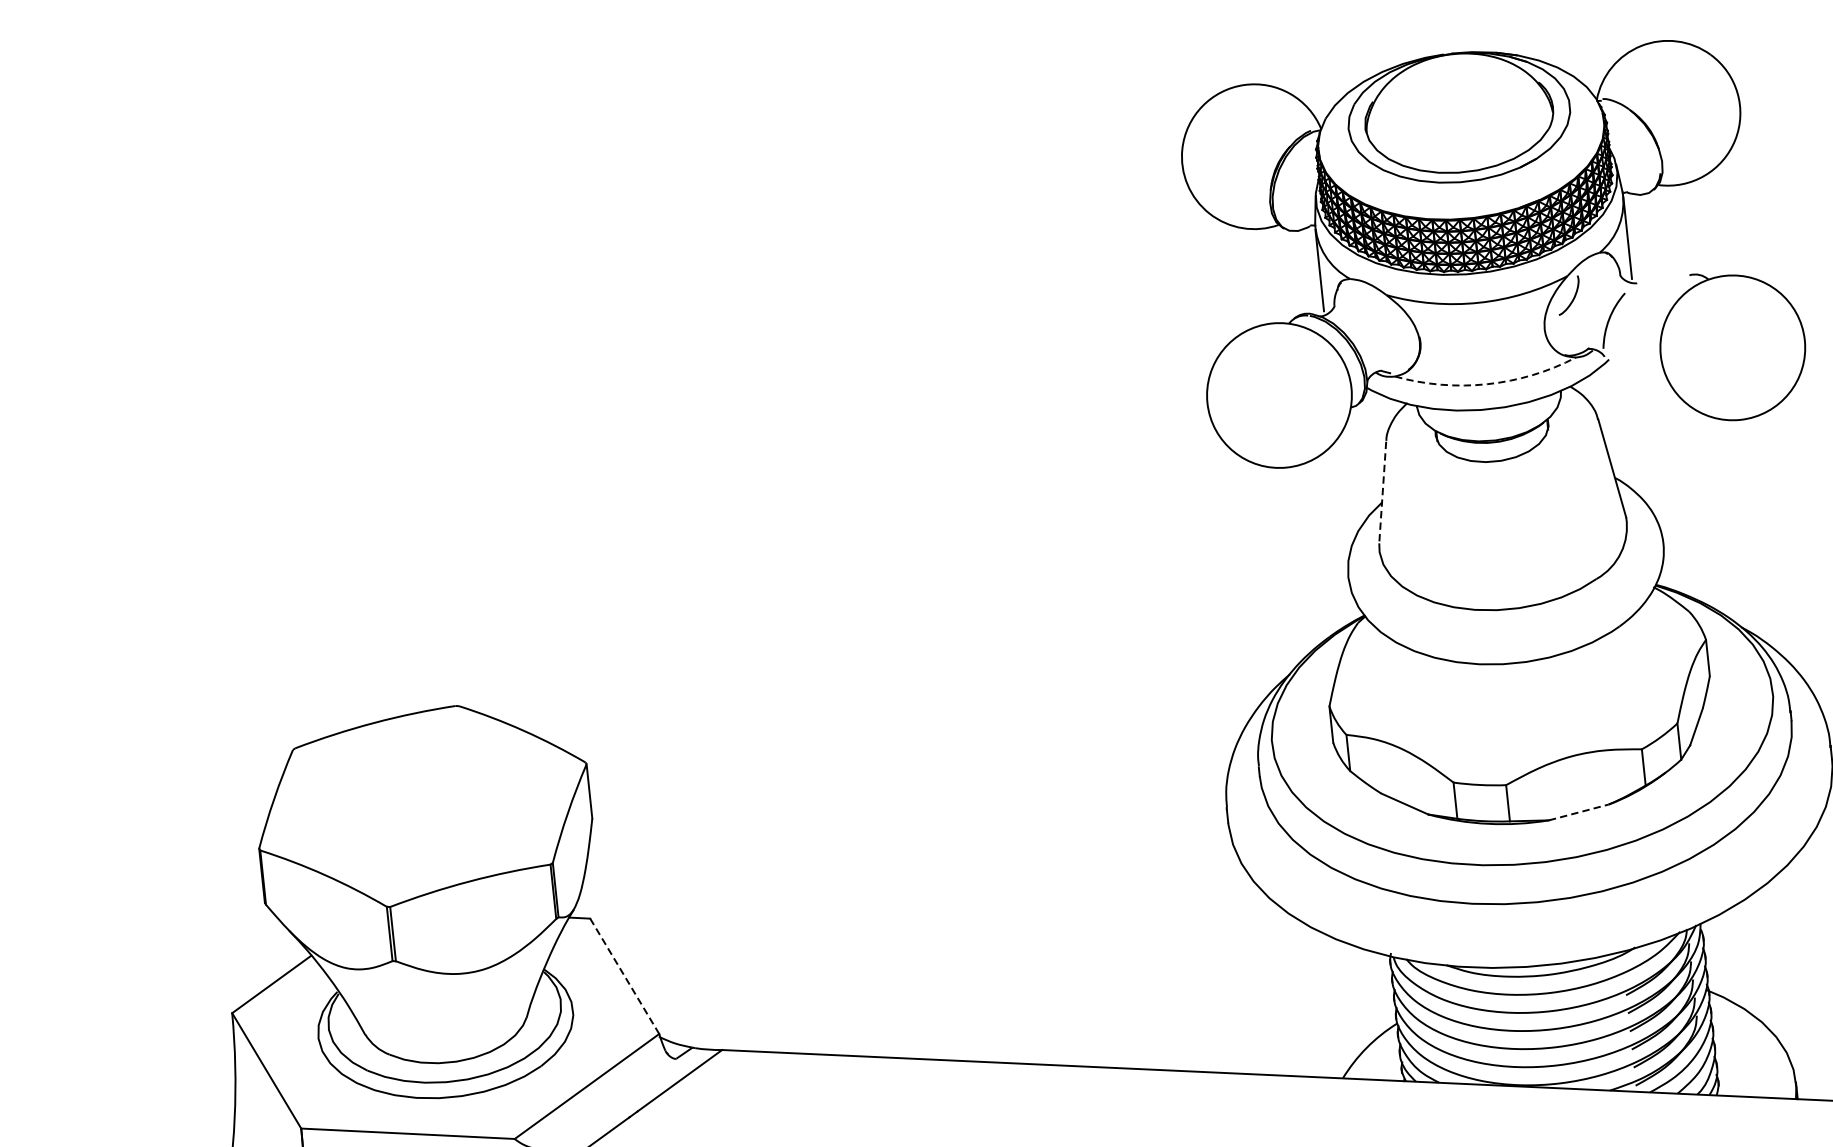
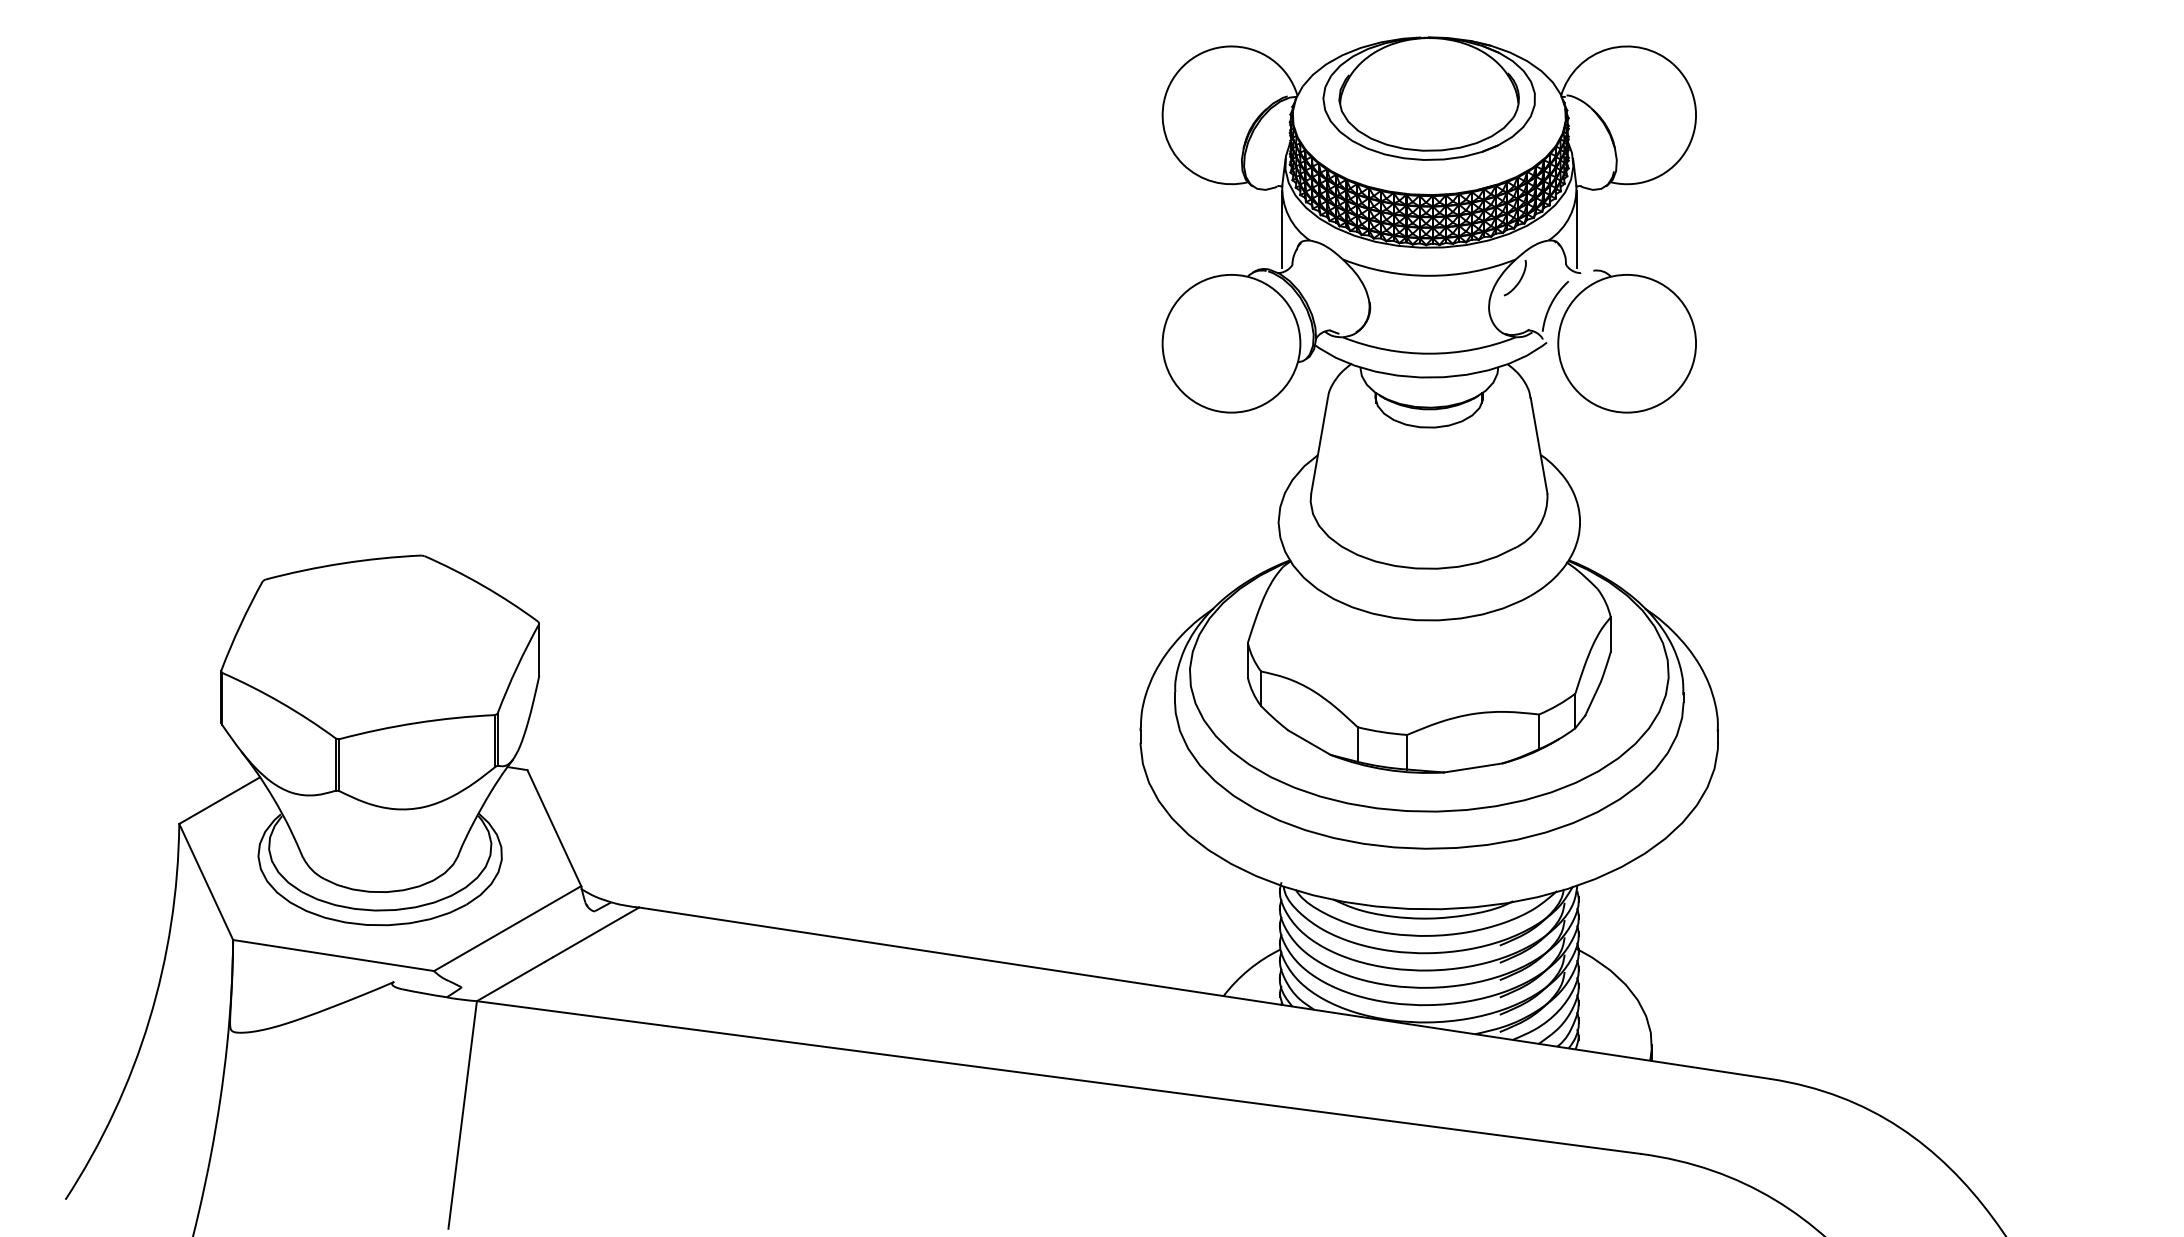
part: (1731, 345) -> (1626, 341), moved
arc: (1487, 383) -> (1429, 353), dashed -> solid
line: (1382, 493) -> (1319, 446), dashed -> solid
line: (1579, 811) -> (1473, 767), dashed -> solid
line: (624, 976) -> (554, 828), dashed -> solid

